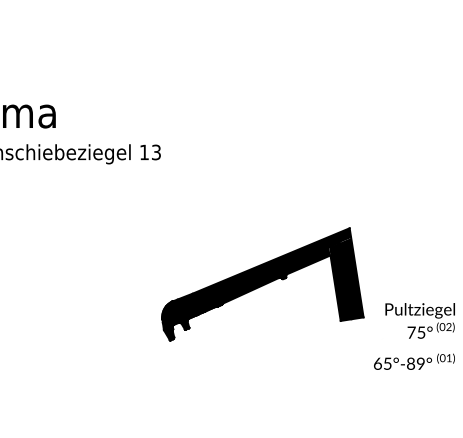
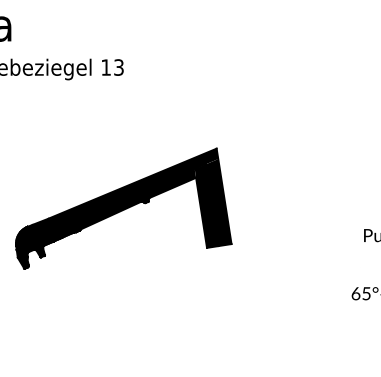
part: (262, 284) -> (123, 208), moved

